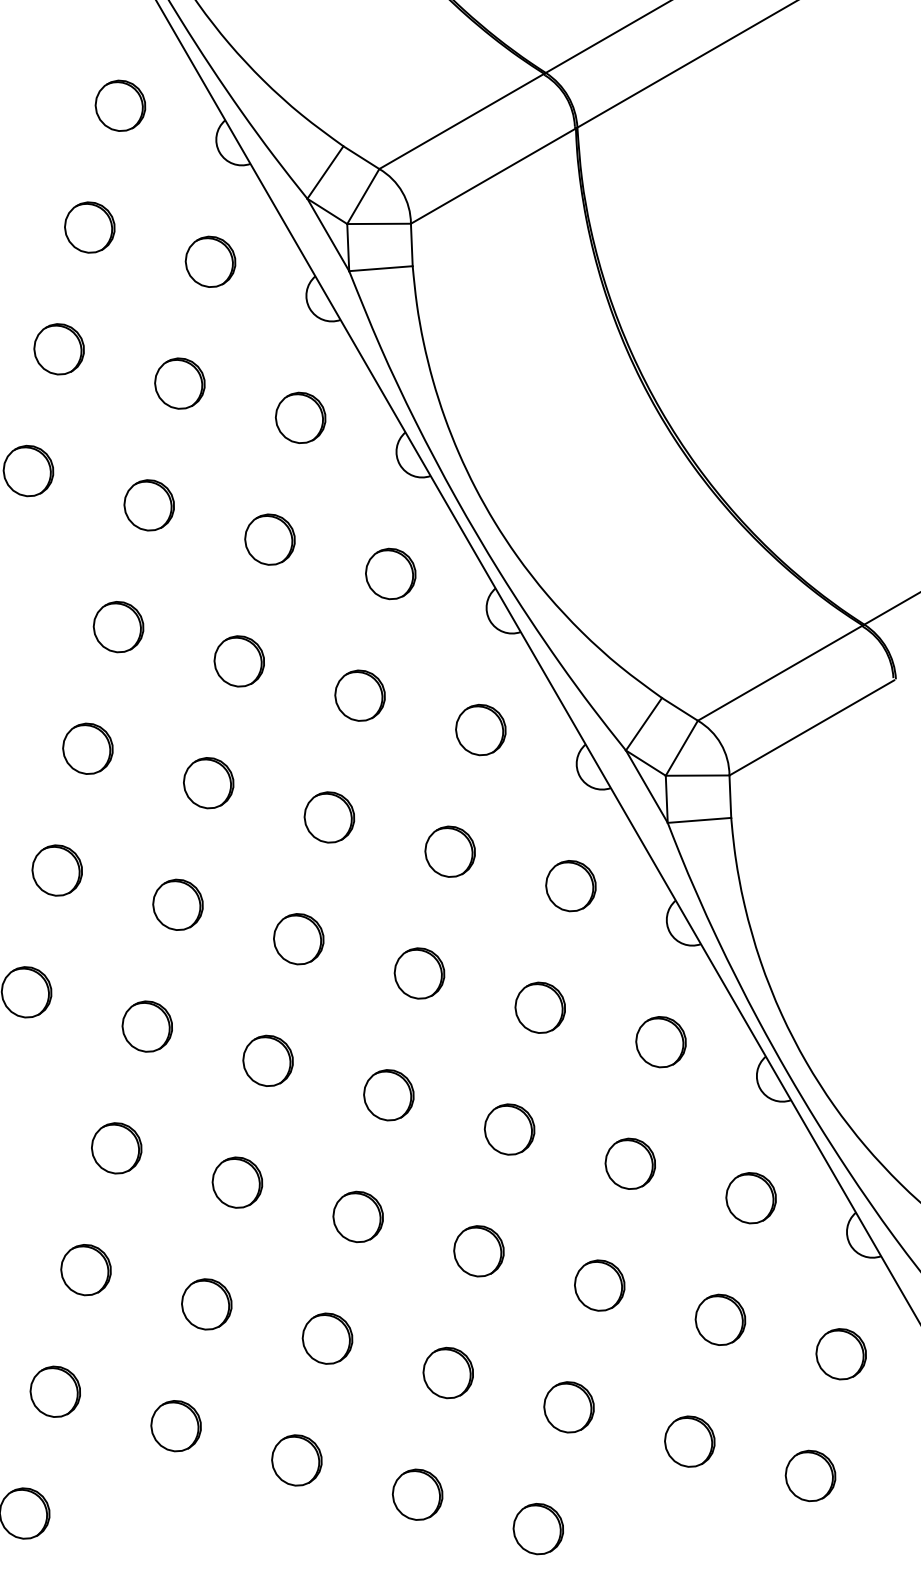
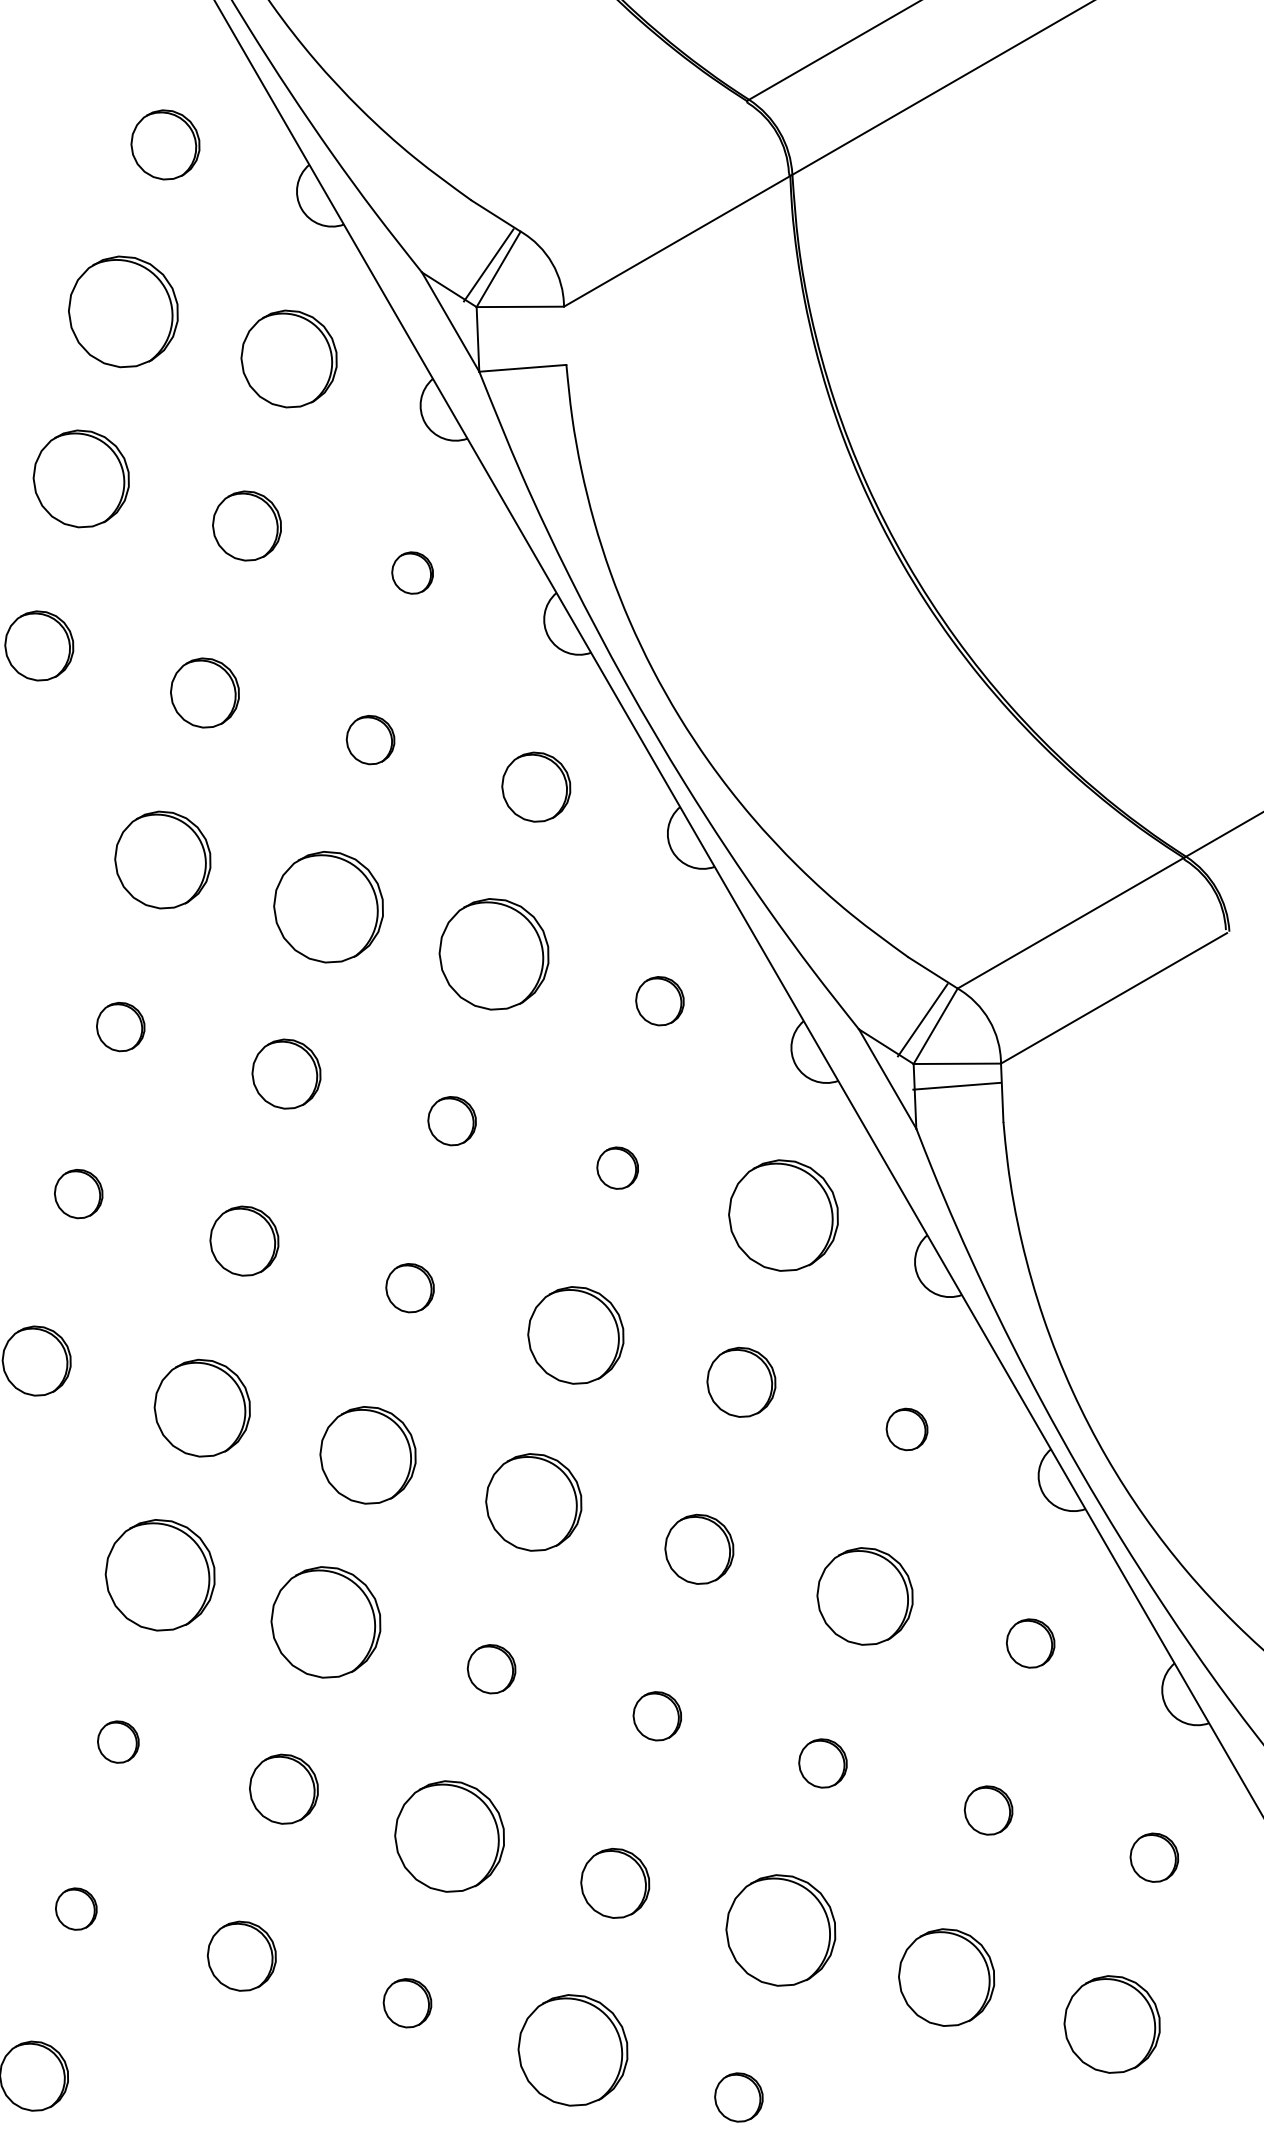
line: (461, 121) -> (633, 166), removed
line: (325, 172) -> (488, 265), moved
part: (89, 227) -> (123, 311), size x1.6
line: (412, 244) -> (565, 335), removed
part: (210, 261) -> (288, 358), size x1.4
part: (59, 348) -> (81, 478), size x1.4
part: (300, 417) -> (412, 572), size x0.6
part: (269, 539) -> (370, 739), size x0.7
part: (118, 626) -> (162, 859), size x1.4
part: (239, 660) -> (328, 906), size x1.6
part: (360, 695) -> (494, 953), size x1.6
line: (643, 724) -> (922, 1020), moved
part: (480, 729) -> (659, 1000), size x0.7
part: (87, 748) -> (120, 1026), size x0.7
part: (328, 816) -> (451, 1120), size x0.7
line: (699, 819) -> (956, 1085), moved
part: (449, 851) -> (617, 1167), size x0.6
part: (57, 870) -> (78, 1193), size x0.7
part: (570, 885) -> (783, 1214), size x1.6
part: (298, 938) -> (409, 1287), size x0.7
part: (419, 972) -> (575, 1334), size x1.4
part: (147, 1026) -> (202, 1407), size x1.4
part: (660, 1042) -> (906, 1429), size x0.6
part: (267, 1060) -> (367, 1454), size x1.4
part: (388, 1094) -> (533, 1501), size x1.4
part: (116, 1147) -> (160, 1574), size x1.6
part: (629, 1163) -> (864, 1596), size x1.4
part: (237, 1182) -> (325, 1621), size x1.6
part: (750, 1198) -> (1030, 1643), size x0.7
part: (358, 1216) -> (491, 1668), size x0.7
part: (479, 1250) -> (657, 1715), size x0.7
part: (86, 1269) -> (118, 1741), size x0.6
part: (599, 1285) -> (822, 1763), size x0.7
part: (720, 1319) -> (988, 1810), size x0.7
part: (327, 1338) -> (449, 1835), size x1.6
part: (841, 1354) -> (1154, 1857), size x0.7
part: (55, 1391) -> (76, 1908), size x0.6
part: (568, 1407) -> (780, 1930), size x1.6
part: (689, 1441) -> (946, 1977), size x1.4
part: (296, 1459) -> (407, 2002), size x0.7
part: (810, 1475) -> (1112, 2024), size x1.4
part: (417, 1494) -> (573, 2050), size x1.6
part: (538, 1529) -> (738, 2097), size x0.7

